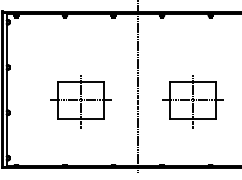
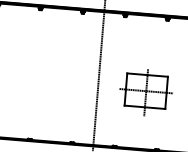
part: (80, 101) -> (47, 84), removed

